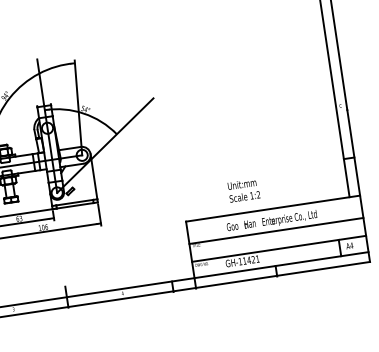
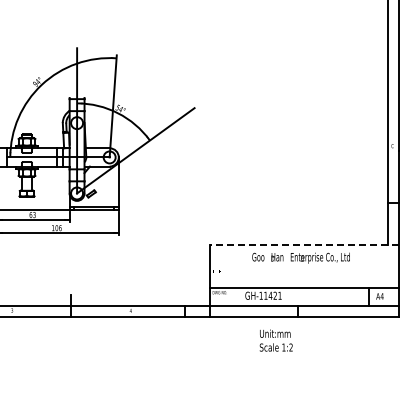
text: (243, 190) -> (275, 340), moved
line: (273, 208) -> (304, 244), solid -> dashed
line: (276, 230) -> (304, 268), removed

